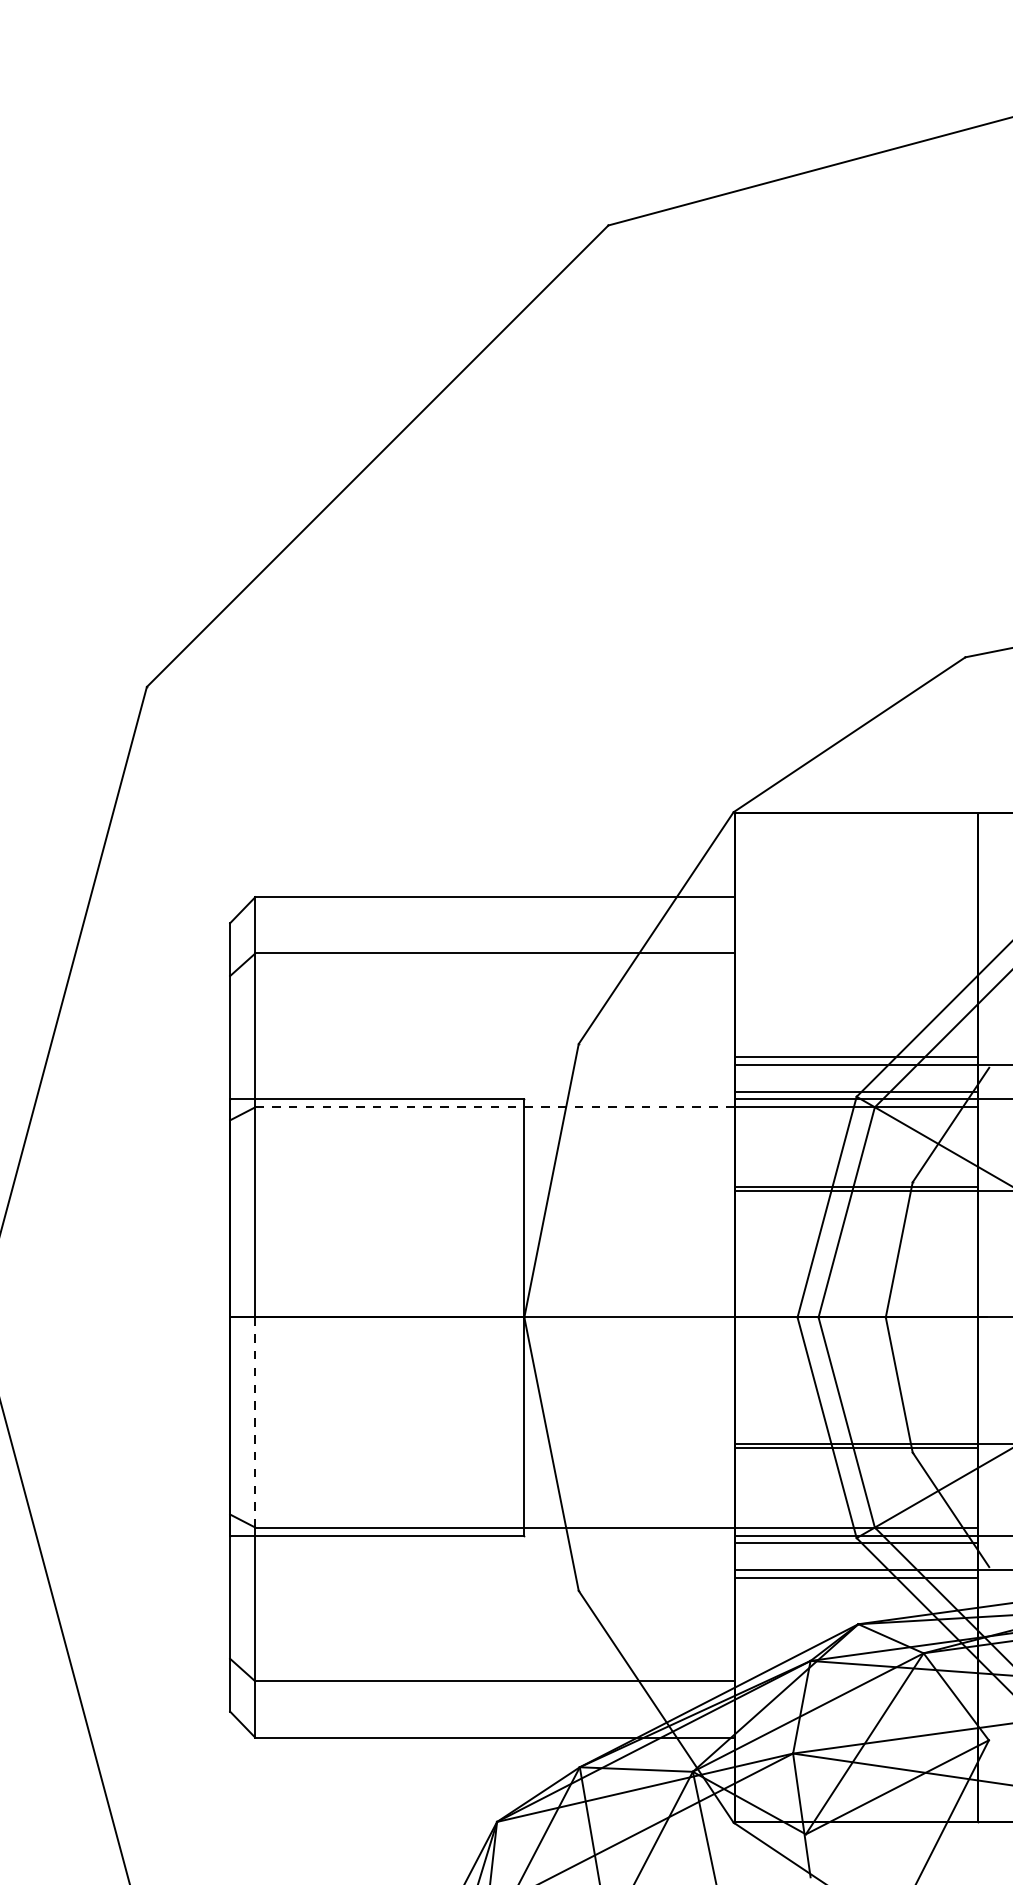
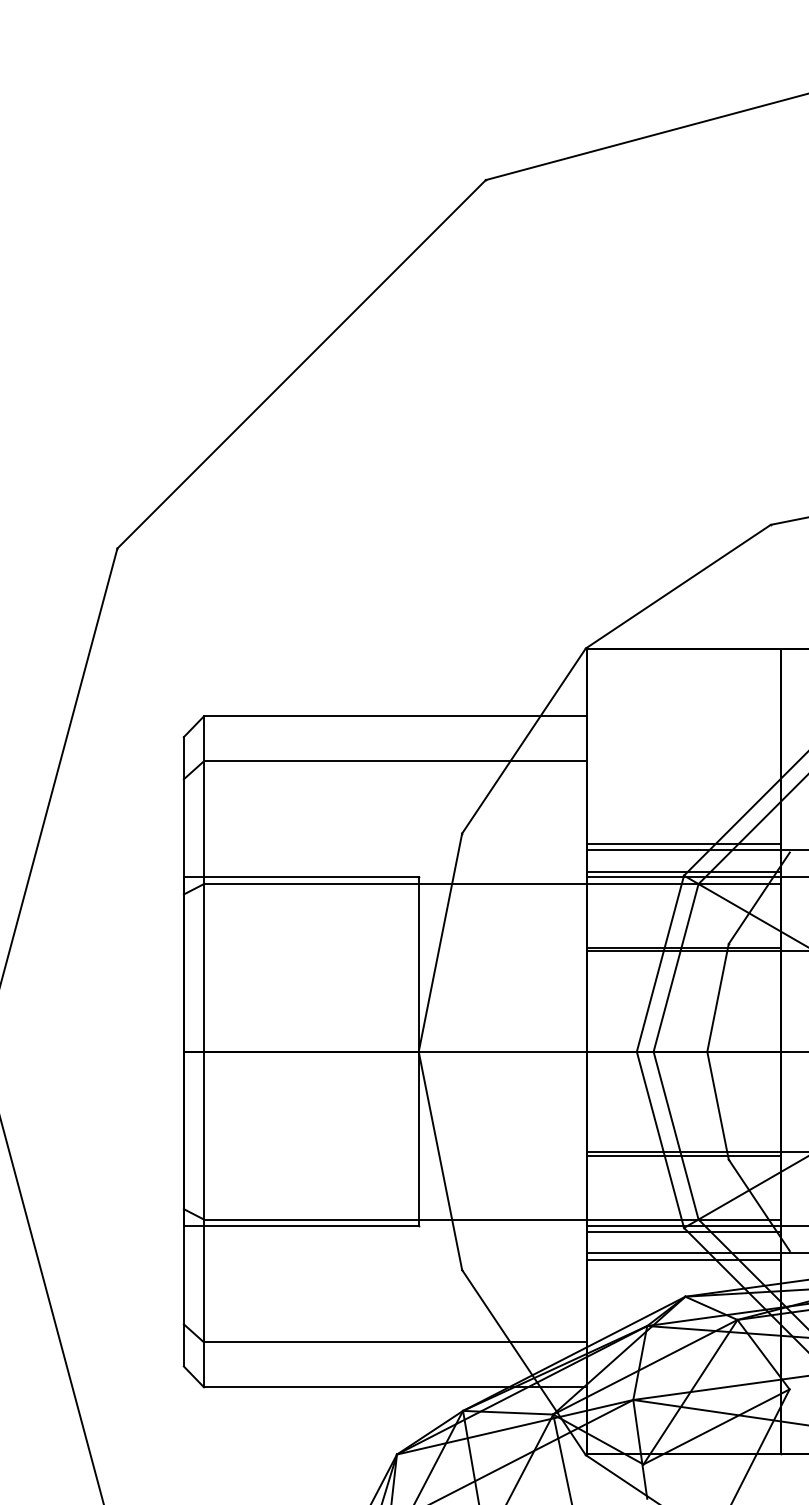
line: (494, 1107) -> (394, 884), dashed -> solid
line: (255, 1423) -> (204, 1136), dashed -> solid

